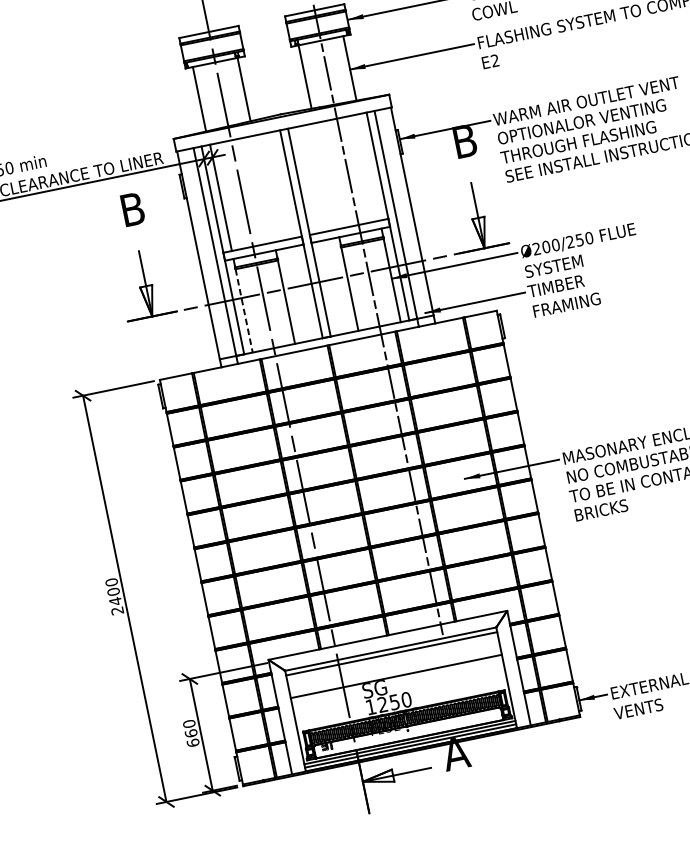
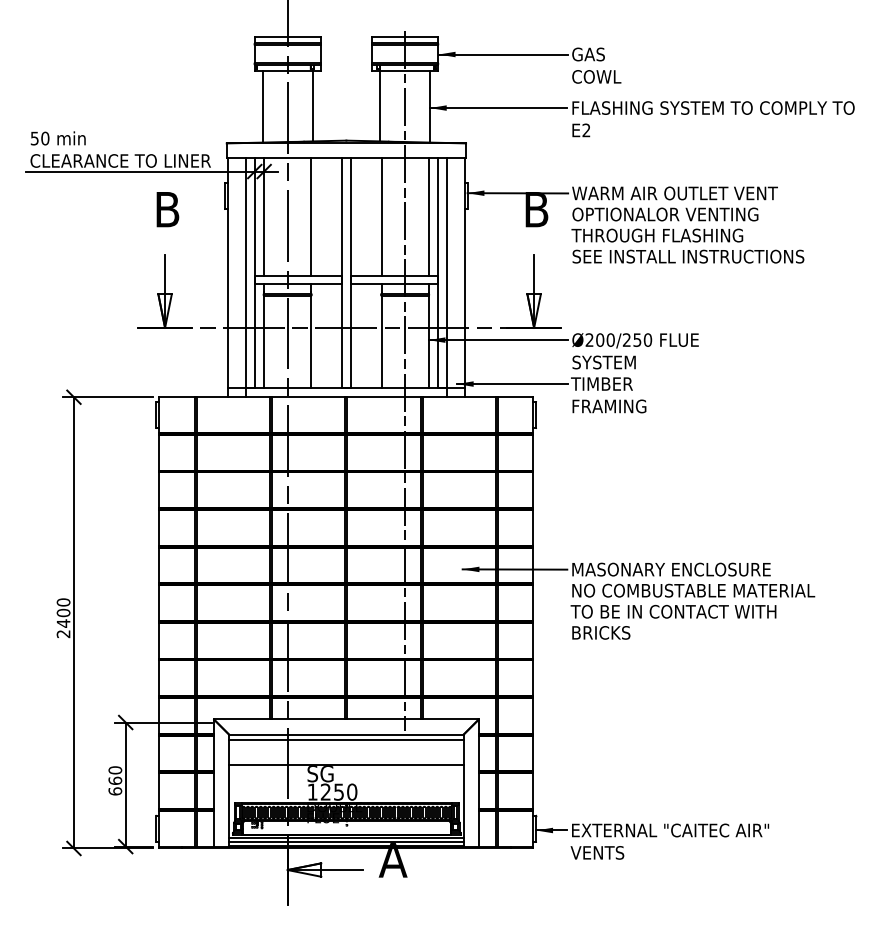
line: (368, 167) -> (428, 216), added
line: (326, 176) -> (381, 216), added
line: (263, 189) -> (311, 216), added
line: (244, 311) -> (264, 342), dashed -> solid

